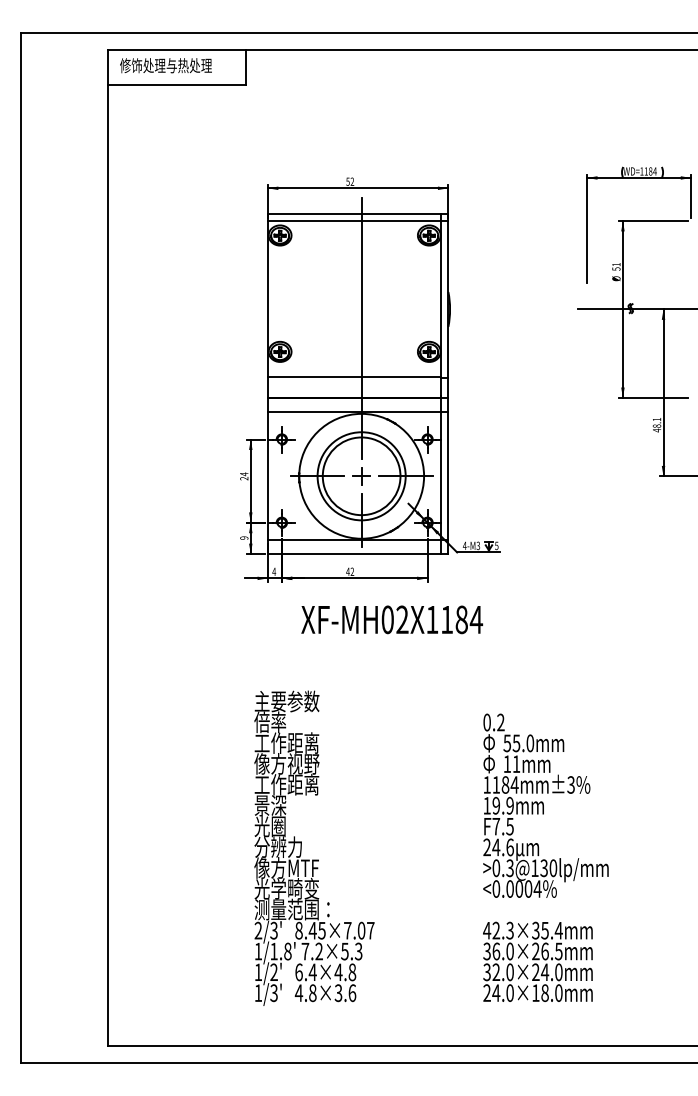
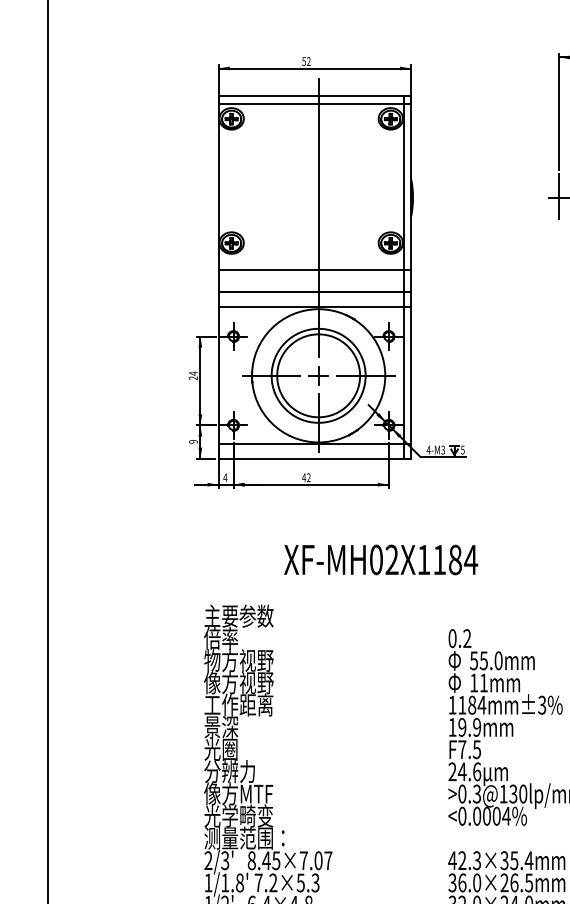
line: (587, 307) -> (559, 195), added
text: (392, 619) -> (381, 559), moved
text: (286, 742) -> (238, 659), 工作距离 -> 物方视野

